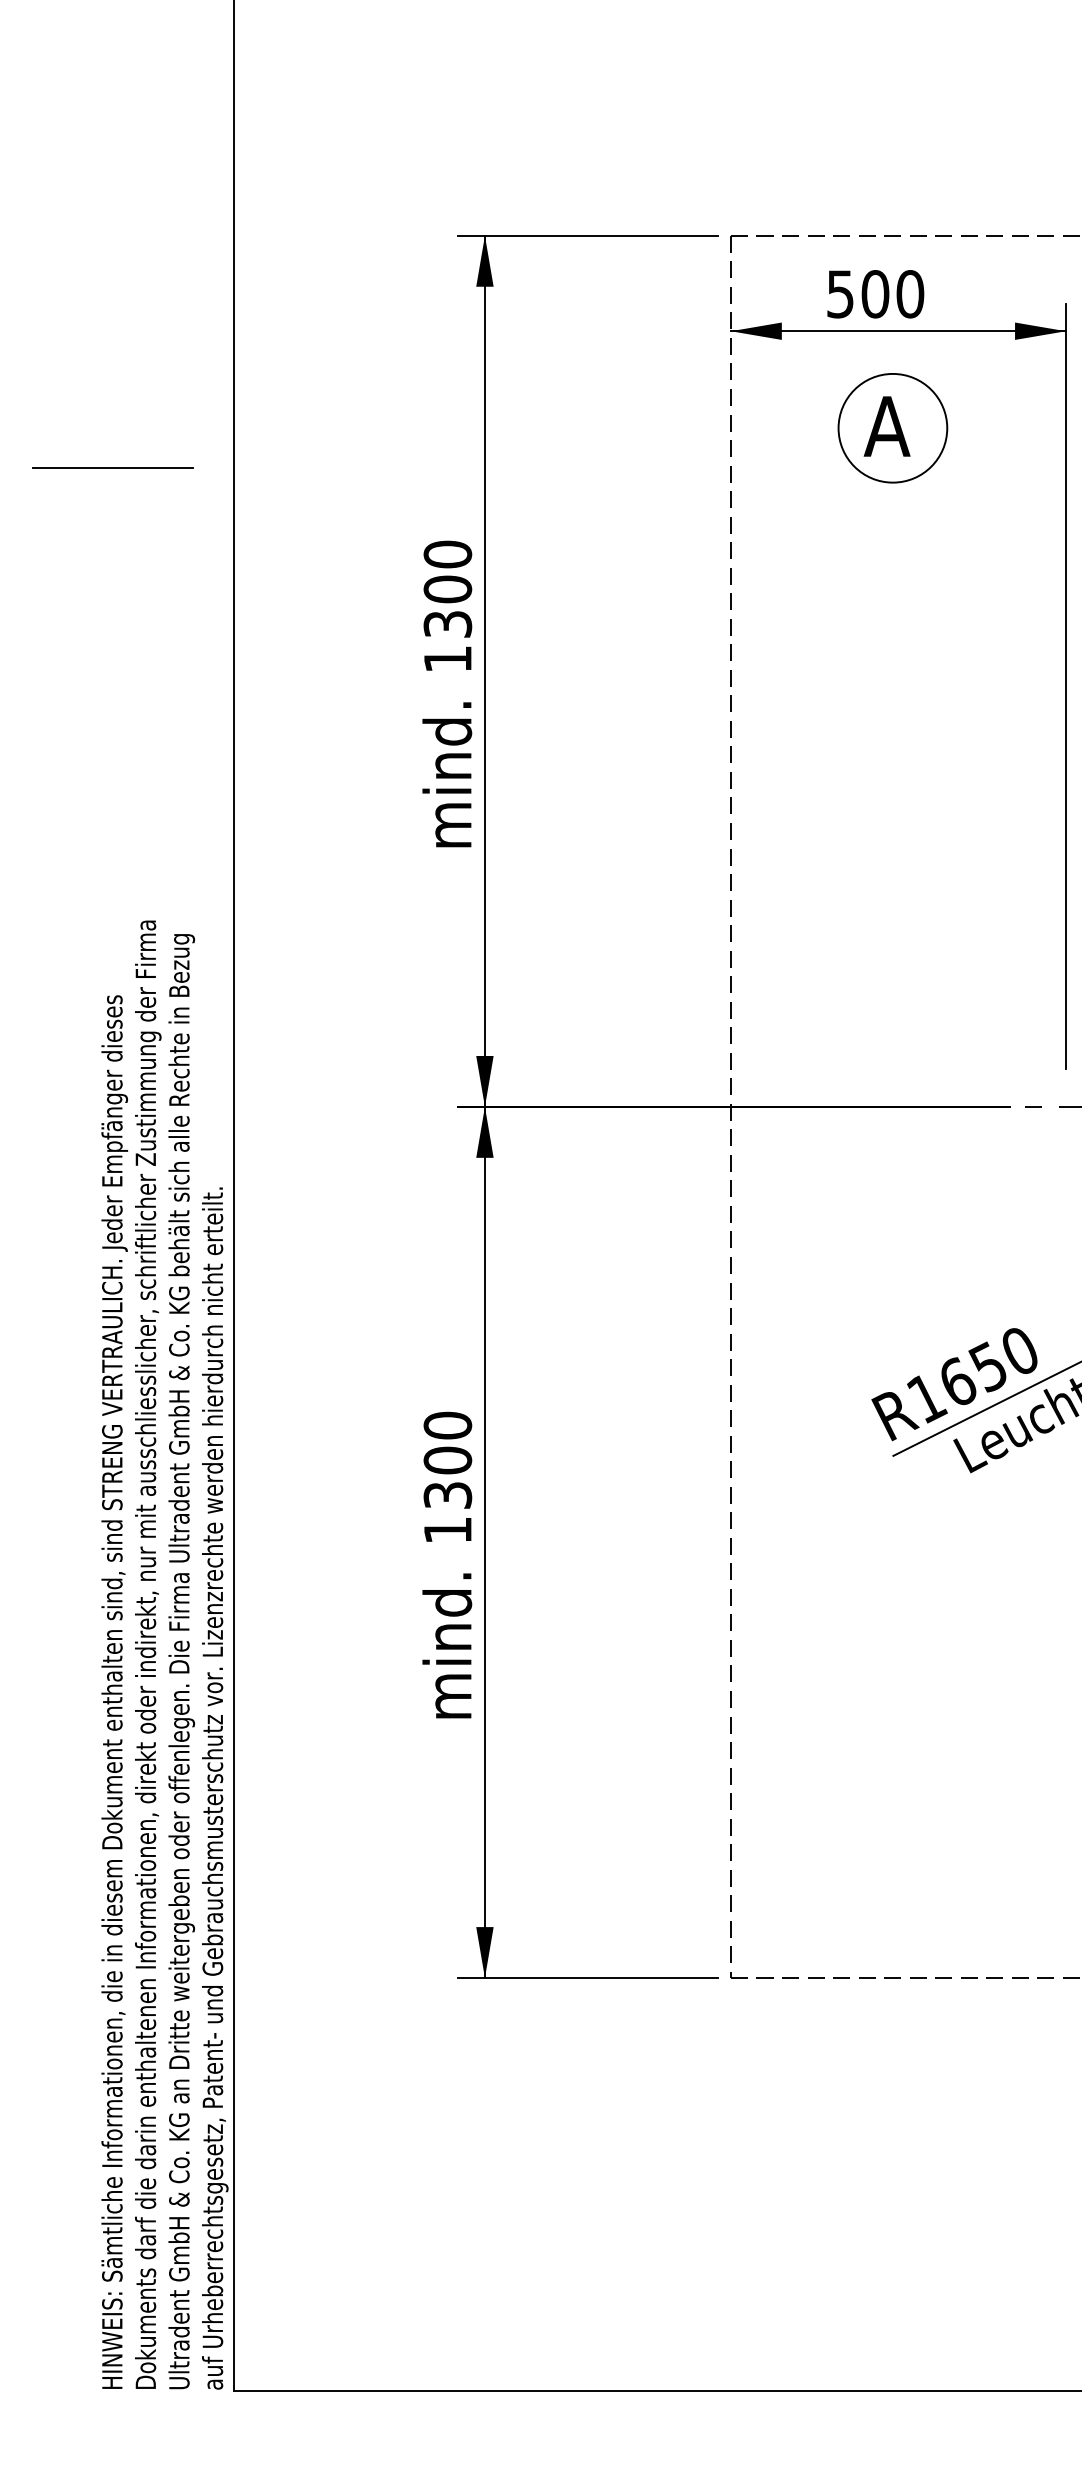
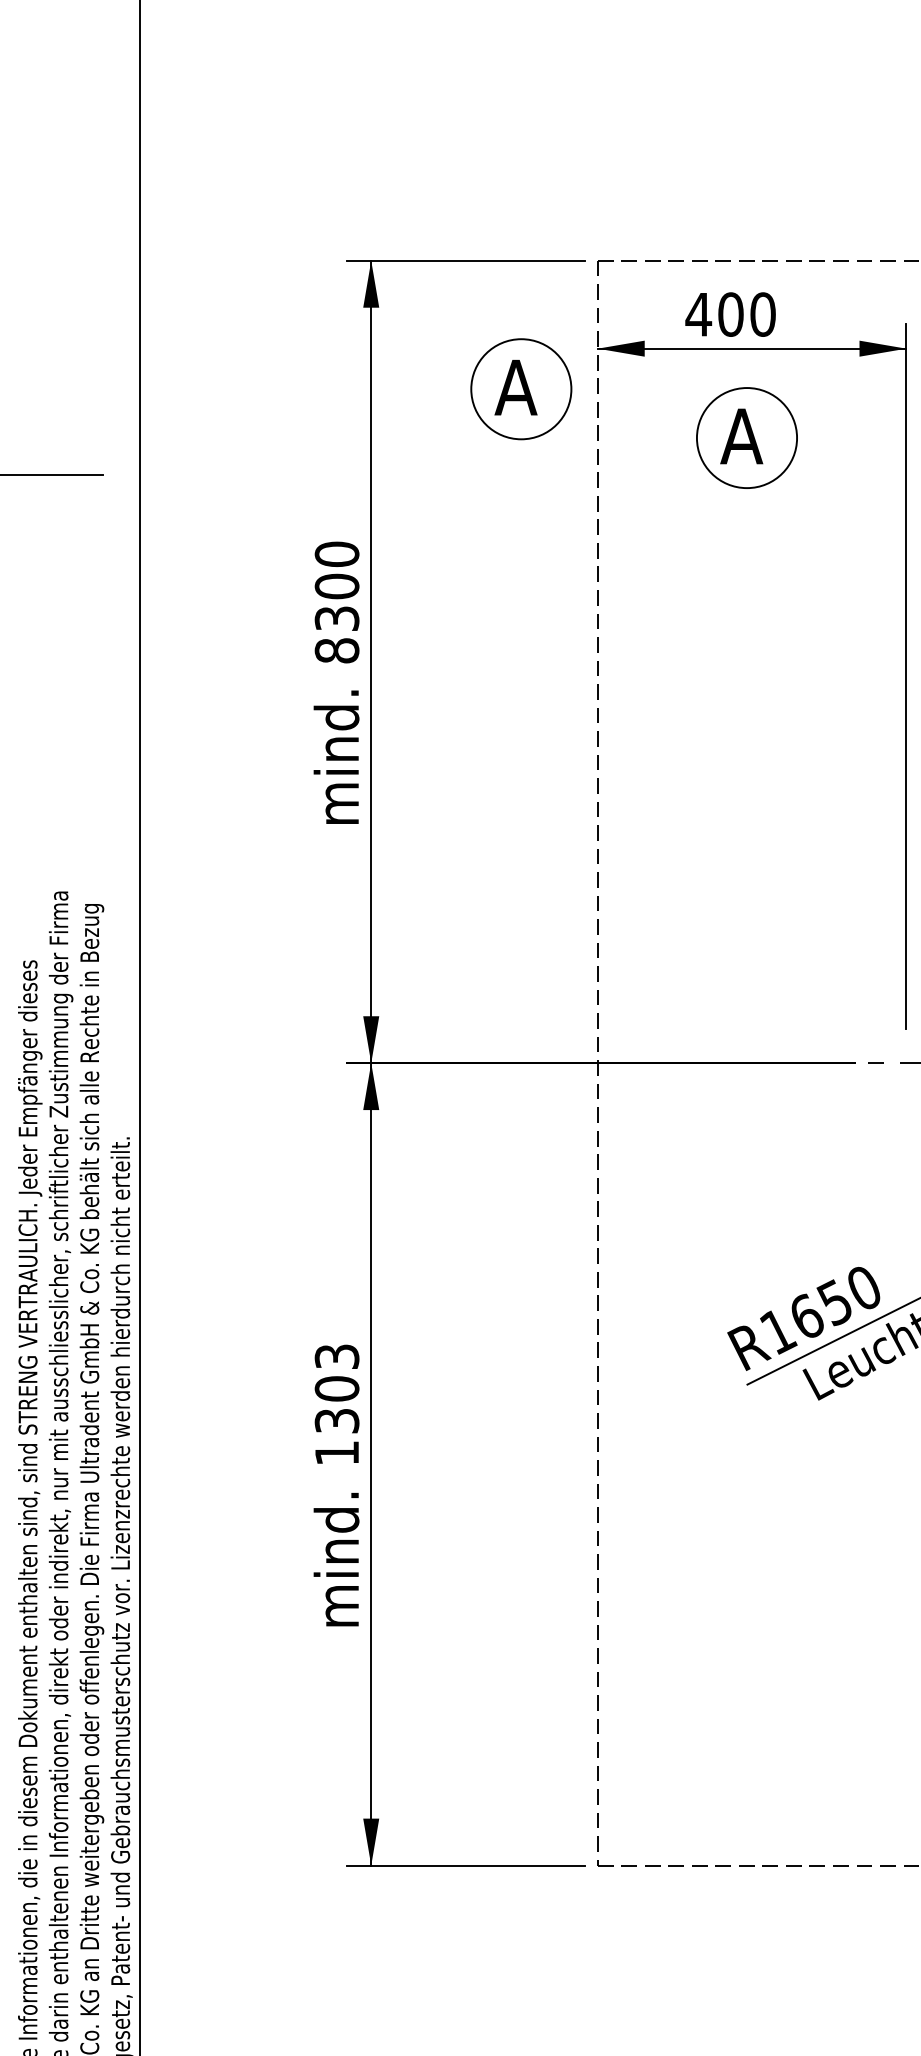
text: (839, 294) -> (697, 314), 500 -> 400
part: (647, 375) -> (520, 389), added
text: (447, 658) -> (336, 650), 1300 -> 8300
text: (447, 1425) -> (336, 1356), 1300 -> 1303

